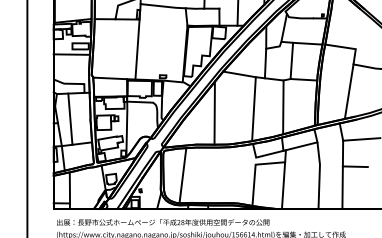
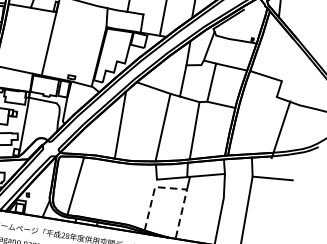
line: (348, 91) -> (280, 129), moved
line: (273, 163) -> (174, 188), solid -> dashed
line: (354, 166) -> (260, 206), removed

